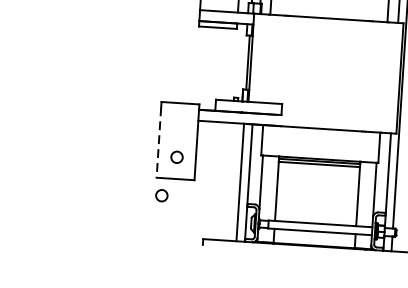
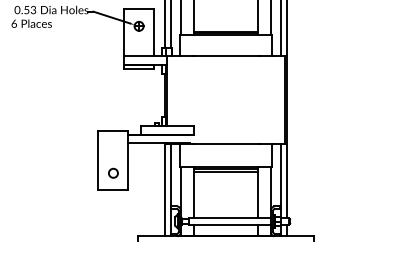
line: (159, 142) -> (98, 162), dashed -> solid
circle: (161, 194) -> (103, 203), removed

